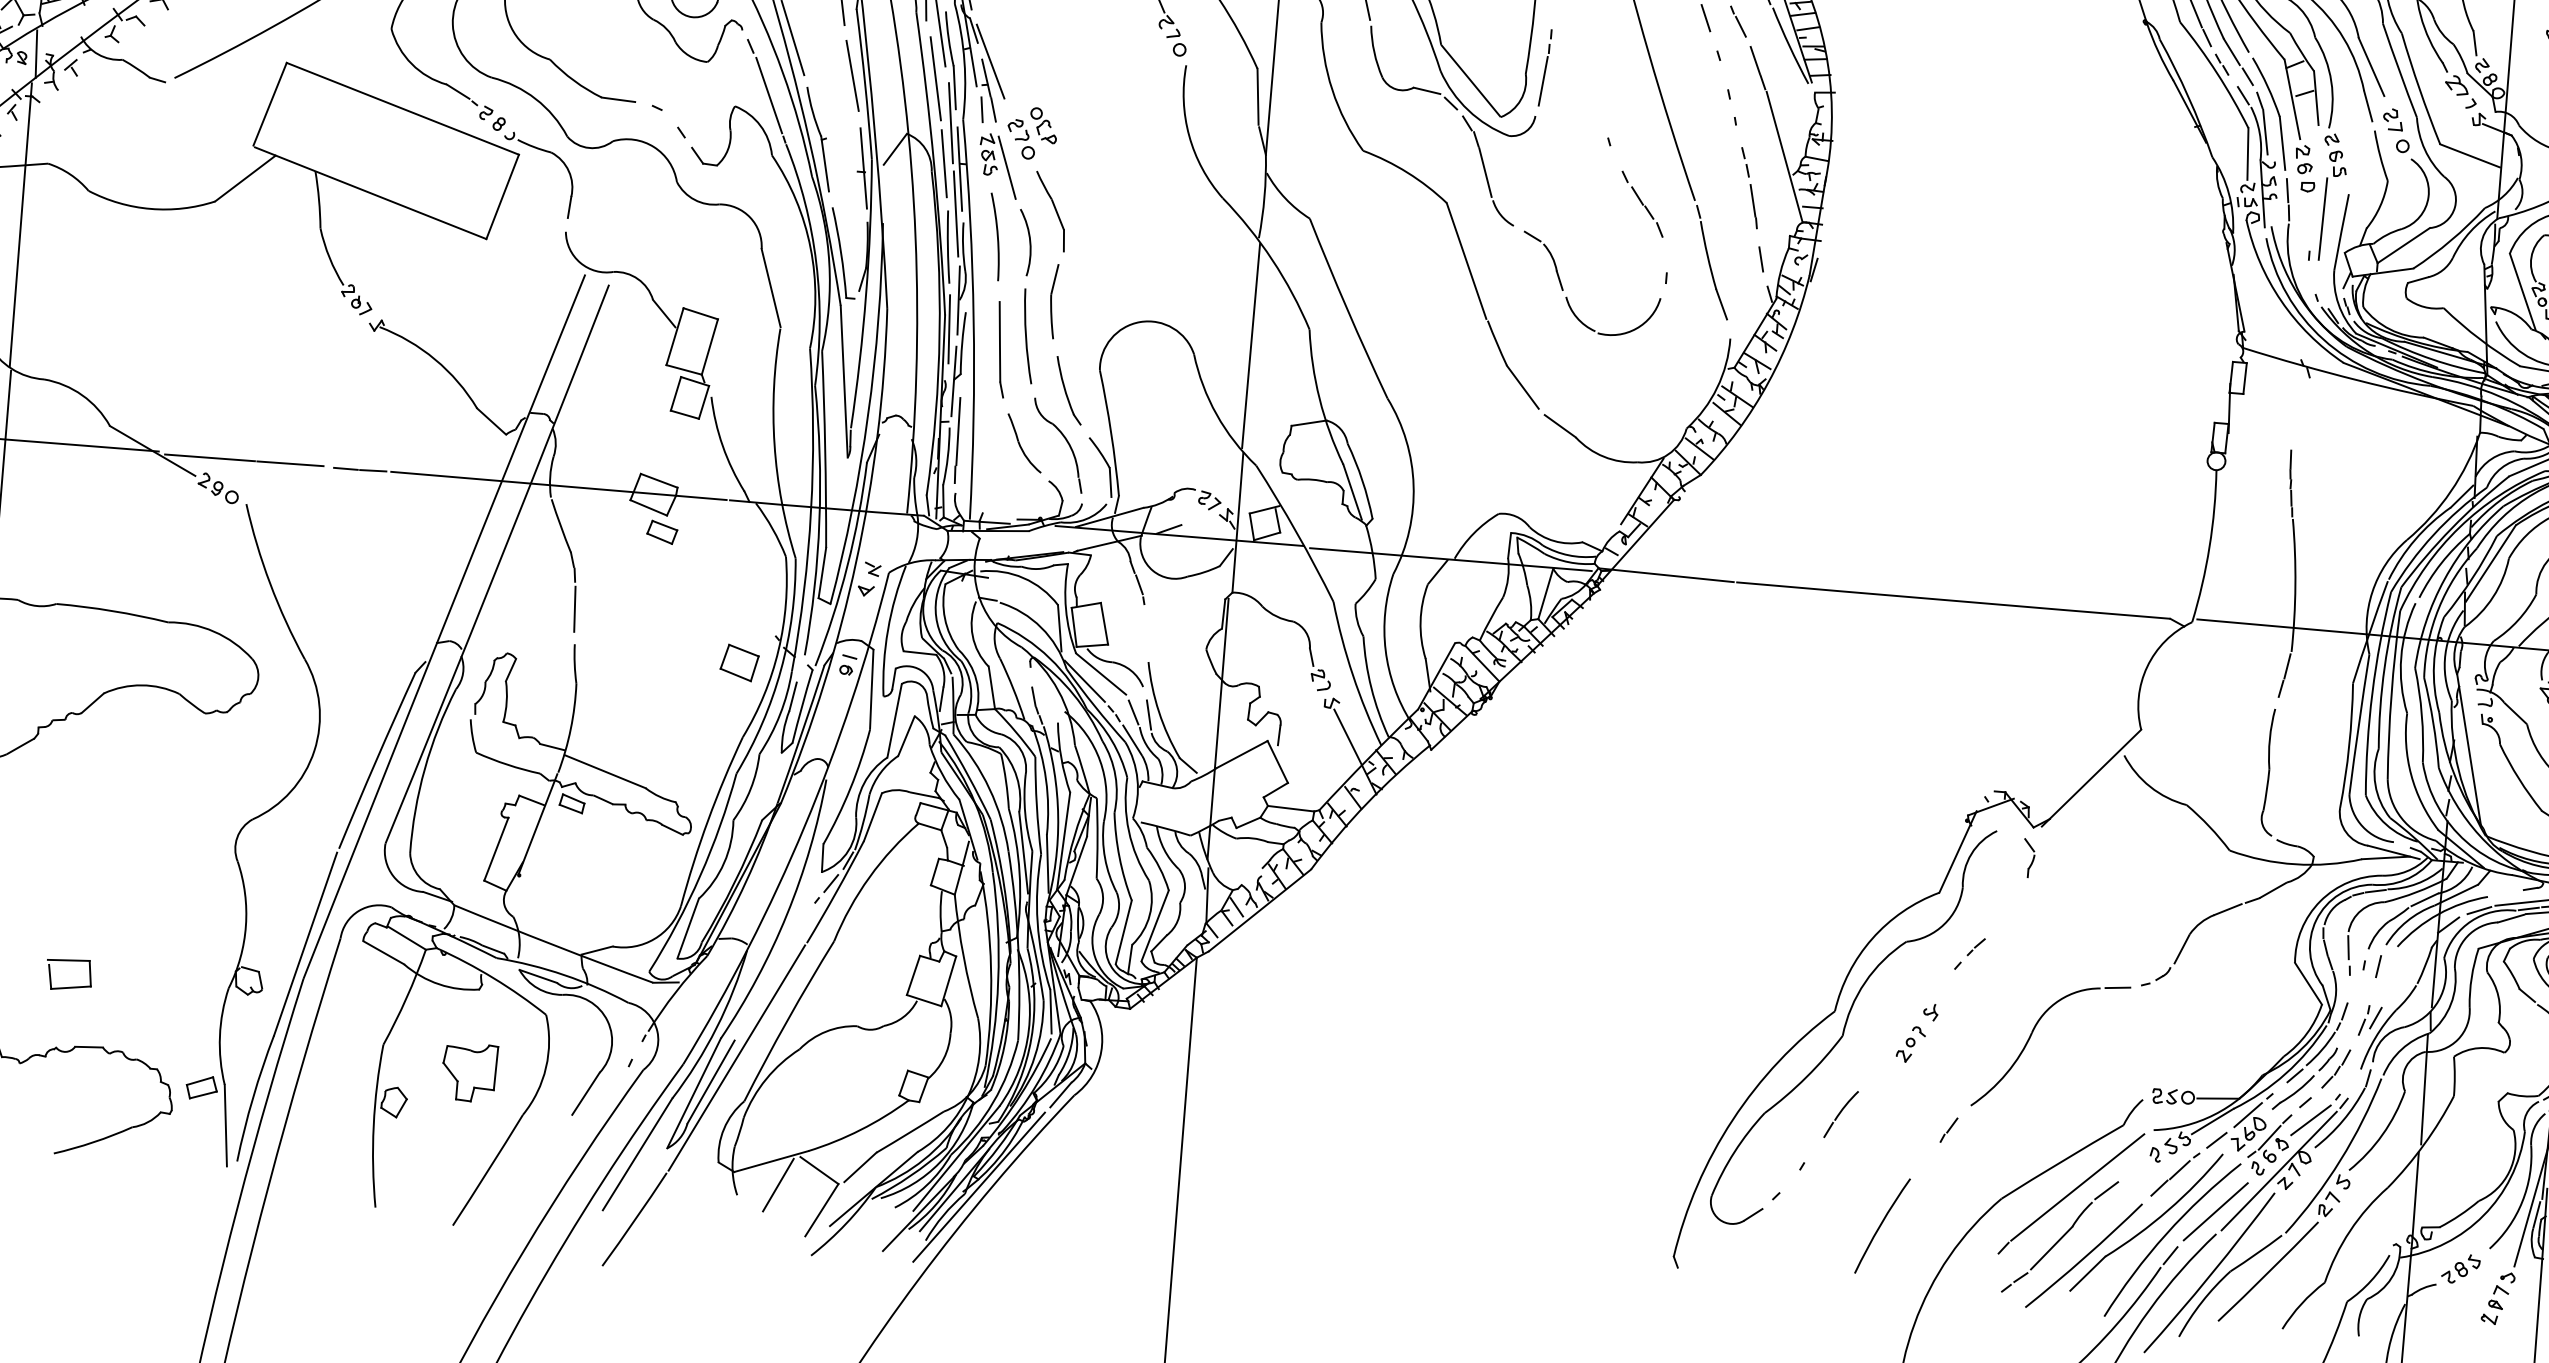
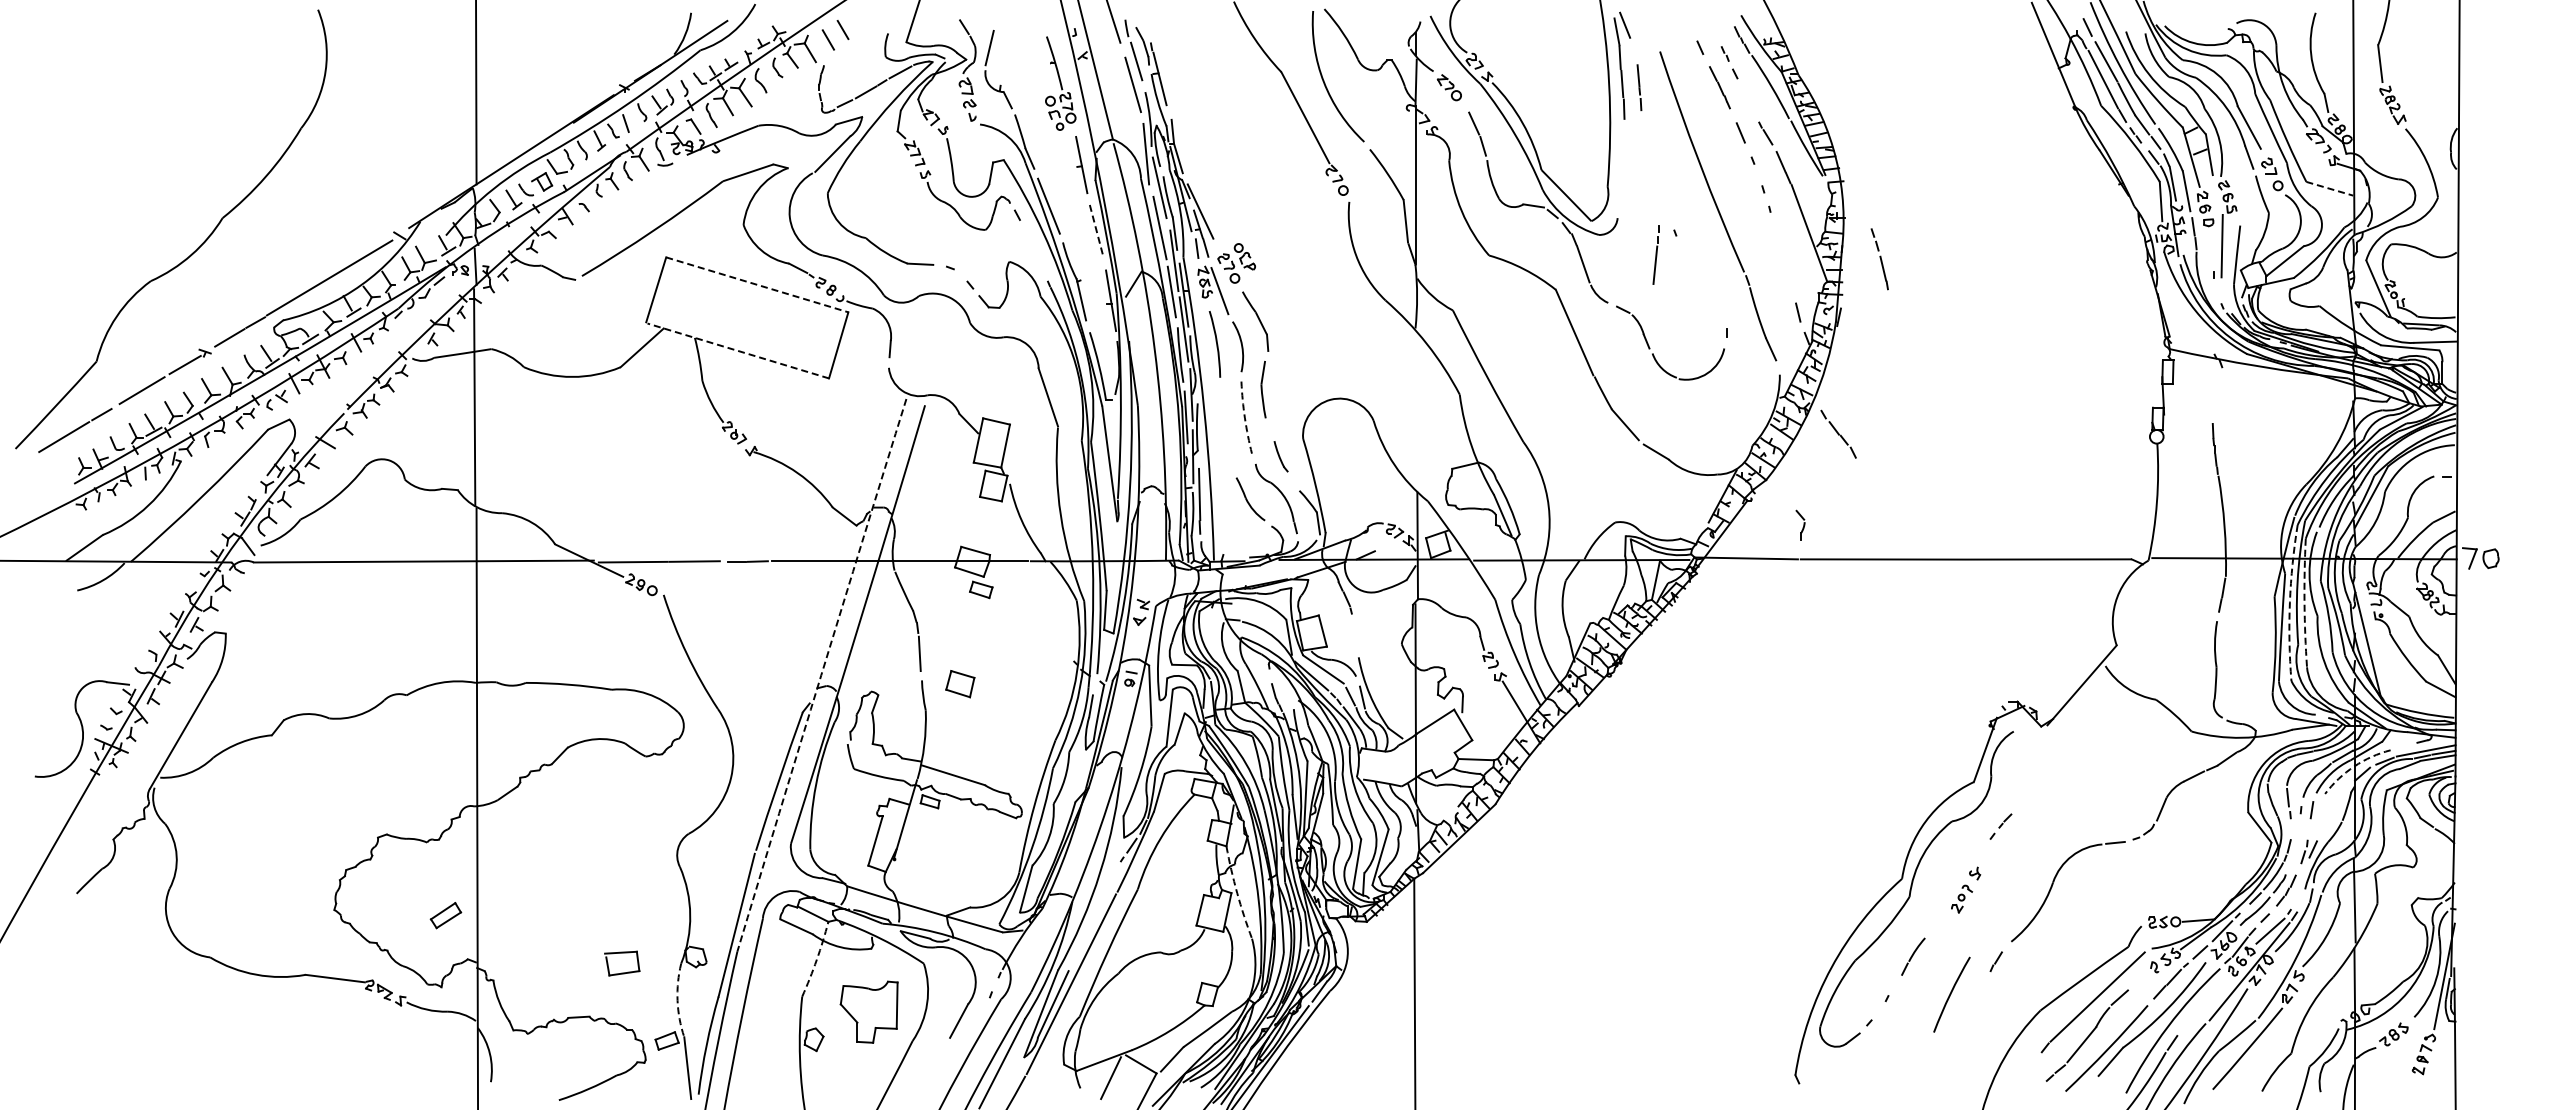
line: (1544, 67) -> (1655, 254), moved
line: (852, 76) -> (1096, 231), solid -> dashed
line: (769, 95) -> (1034, 251), removed
line: (403, 109) -> (757, 285), solid -> dashed
line: (2471, 155) -> (2330, 188), solid -> dashed
part: (1749, 188) -> (1879, 259), moved
line: (371, 192) -> (738, 350), solid -> dashed
part: (1642, 203) -> (1838, 433), moved
arc: (1025, 337) -> (1244, 418), solid -> dashed
line: (1251, 345) -> (1416, 410), removed
part: (1000, 349) -> (1226, 429), removed
part: (1068, 390) -> (1280, 456), size x0.6
arc: (443, 626) -> (821, 675), solid -> dashed
part: (739, 663) -> (960, 684), moved
arc: (2371, 692) -> (2289, 602), solid -> dashed
arc: (2391, 695) -> (2304, 603), solid -> dashed
part: (2028, 857) -> (1800, 524), moved
arc: (2438, 914) -> (2354, 766), solid -> dashed
arc: (964, 957) -> (1237, 893), solid -> dashed
part: (68, 986) -> (622, 972), moved
arc: (406, 997) -> (816, 959), solid -> dashed
arc: (219, 1036) -> (677, 1000), solid -> dashed
part: (469, 1072) -> (869, 1012), size x1.4
line: (2215, 1211) -> (2203, 1006), removed
arc: (1881, 1225) -> (1951, 994), moved

